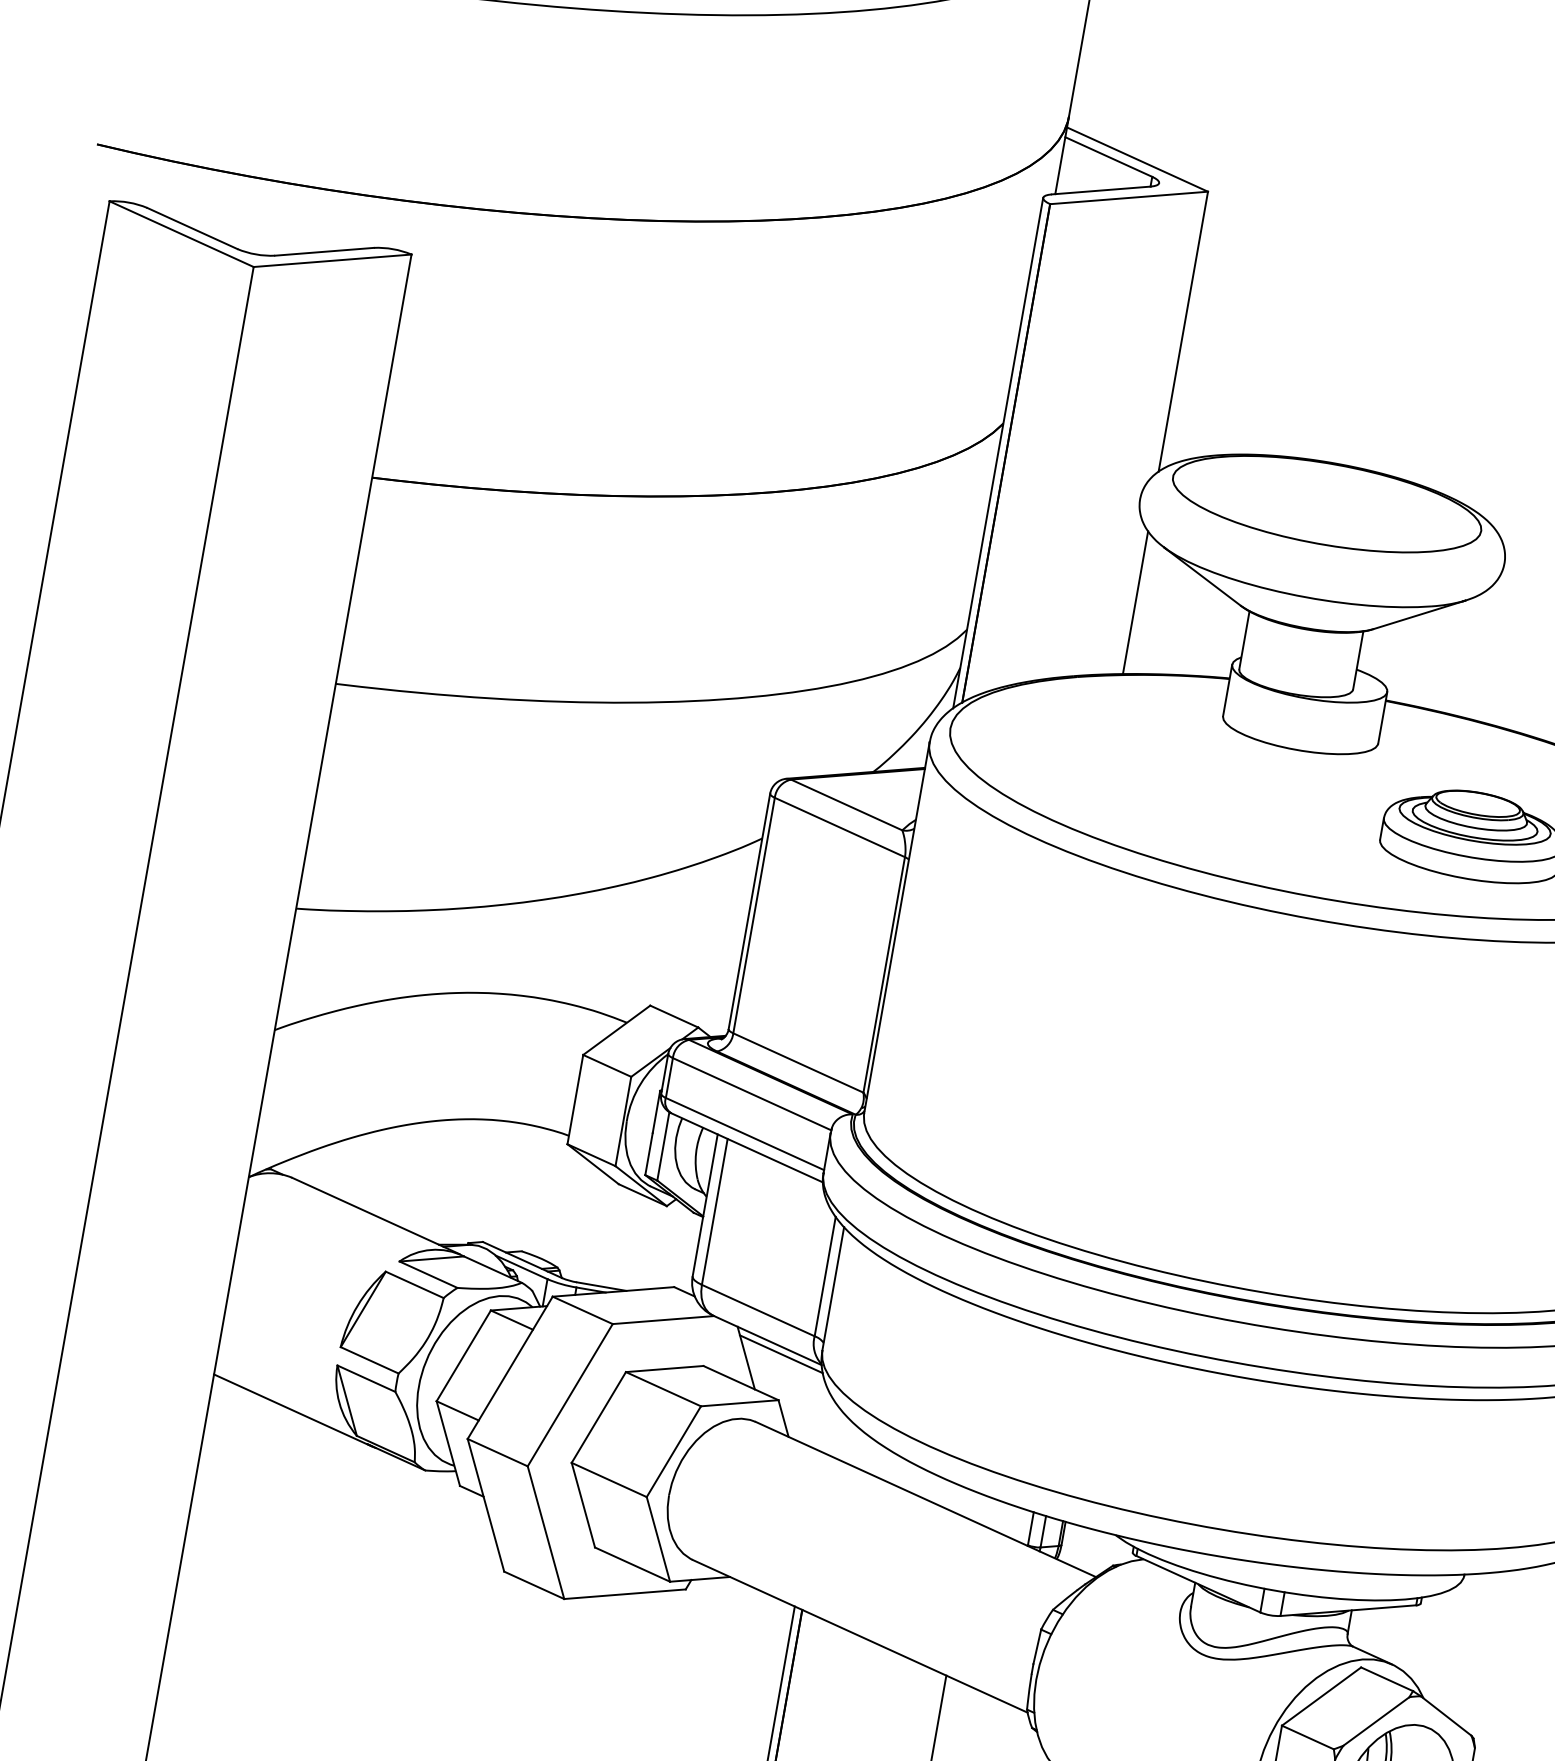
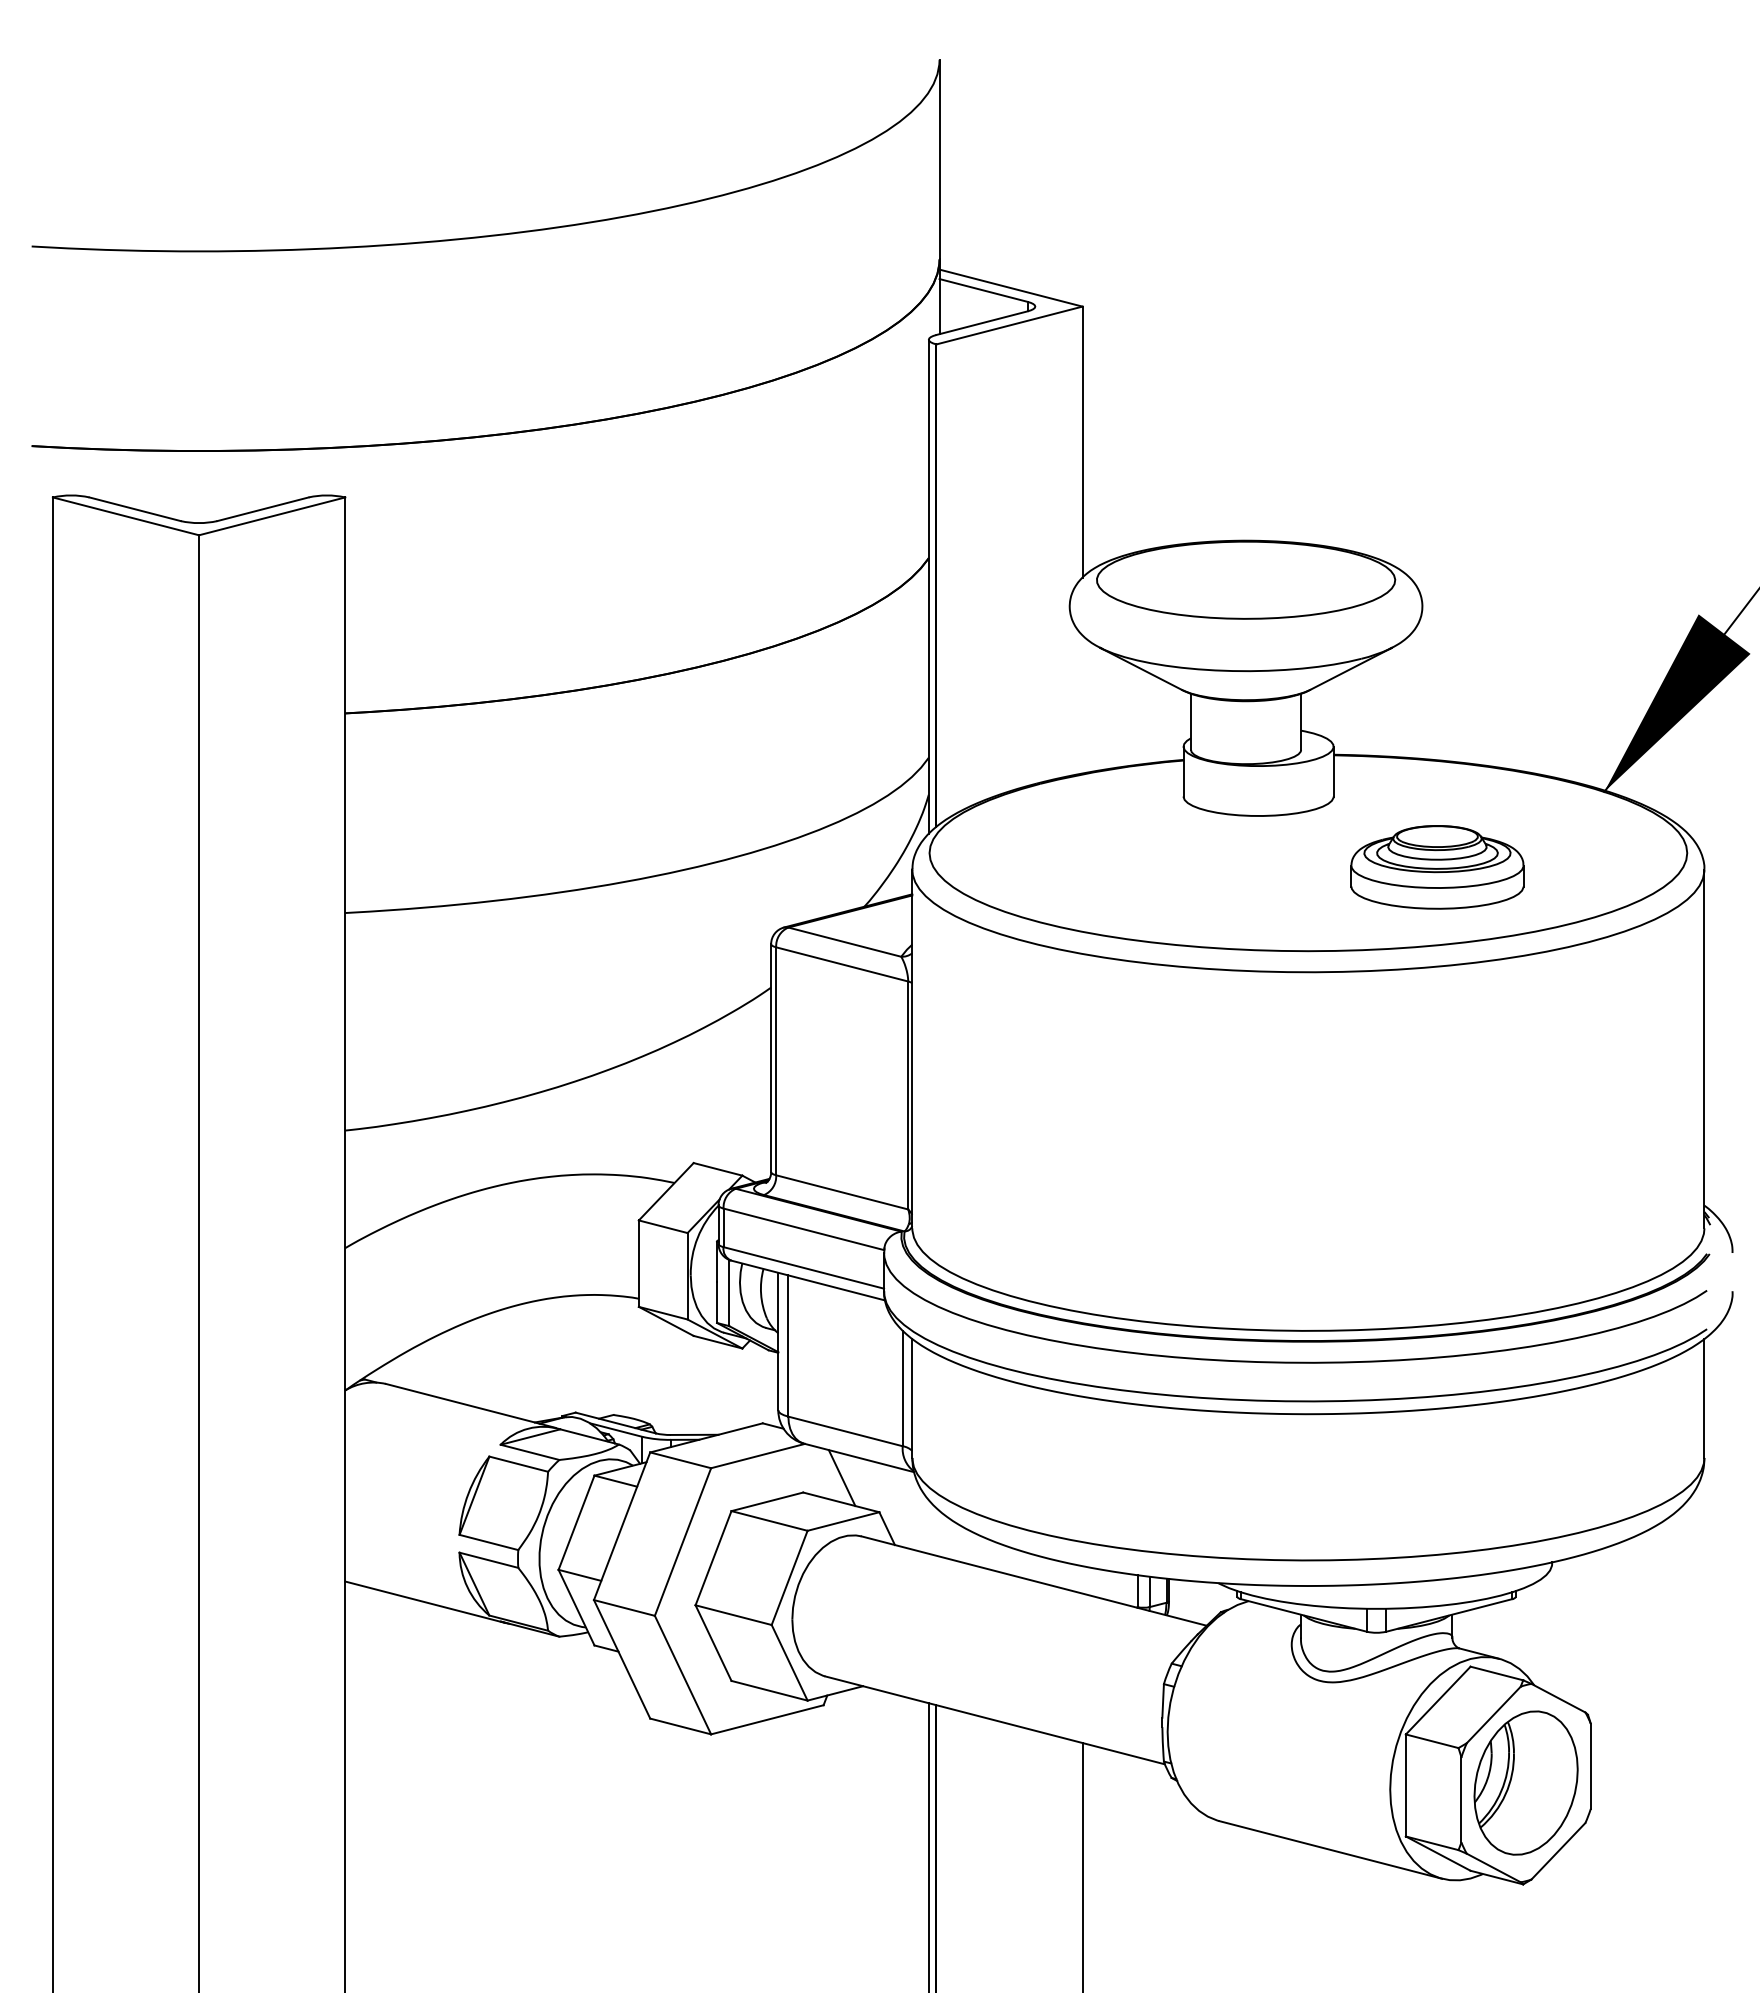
line: (1135, 602) -> (1082, 704), removed
line: (781, 1354) -> (874, 1468), removed

